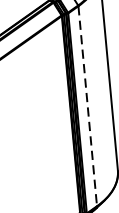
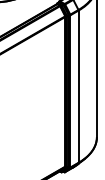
line: (87, 107) -> (78, 87), dashed -> solid

